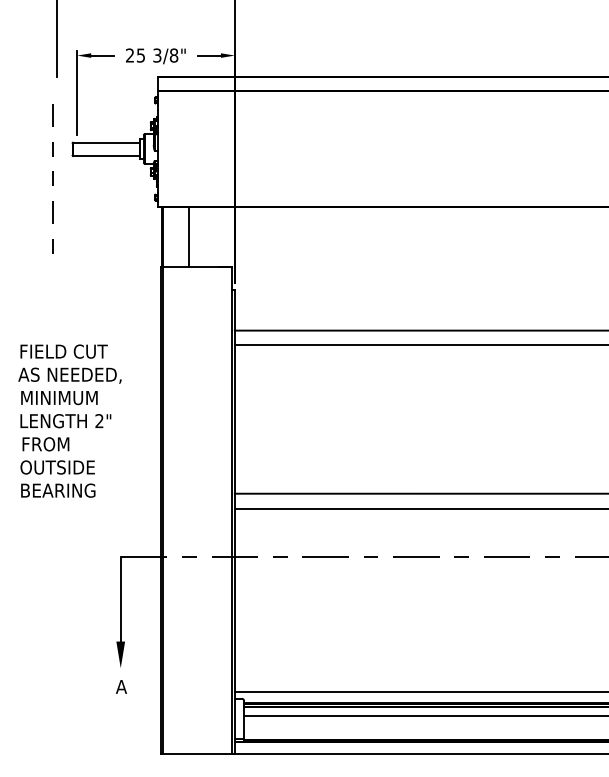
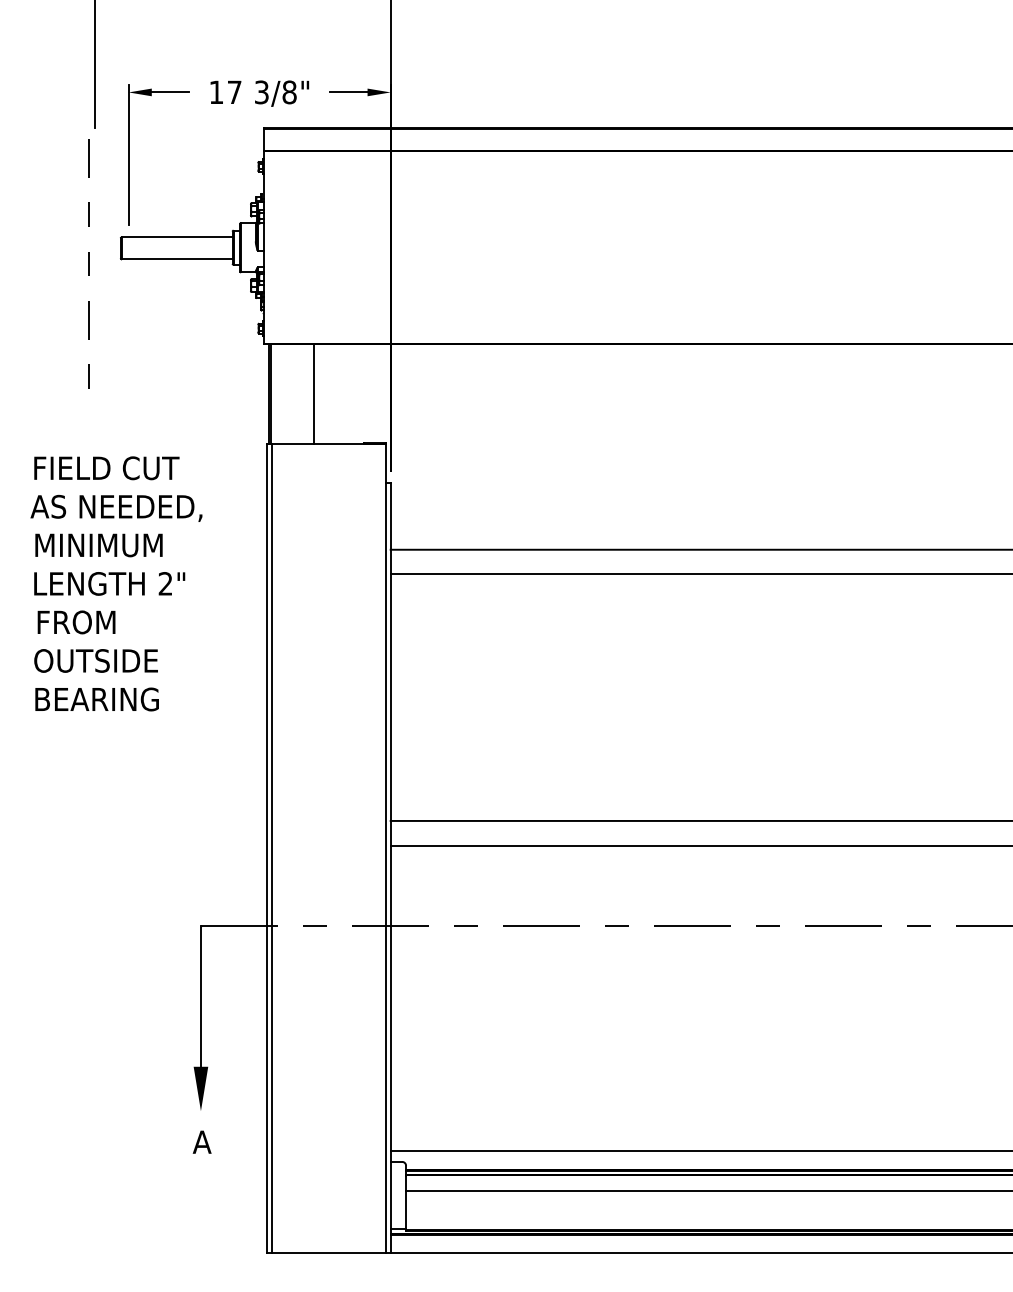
text: (135, 55) -> (225, 92), 25 -> 17
line: (52, 178) -> (87, 263), moved
text: (69, 420) -> (115, 582), moved

